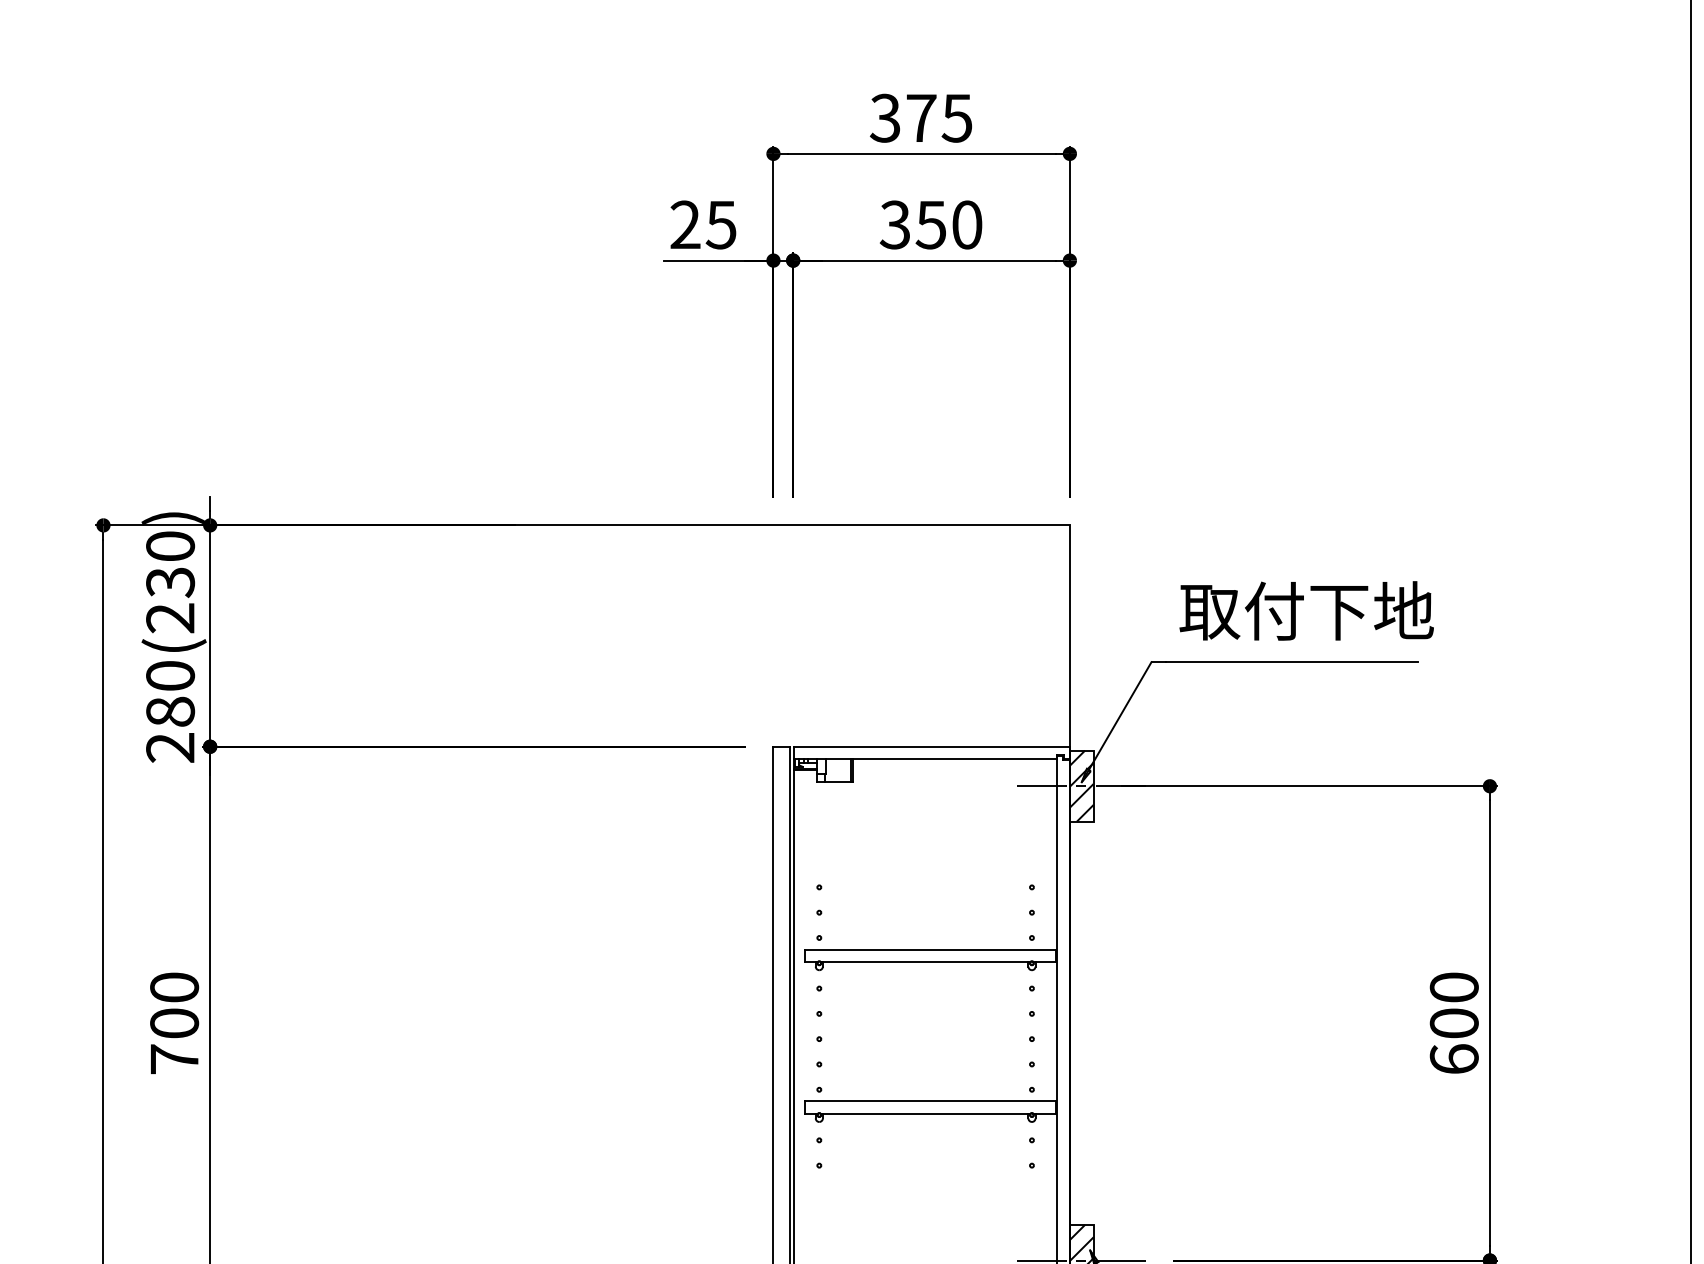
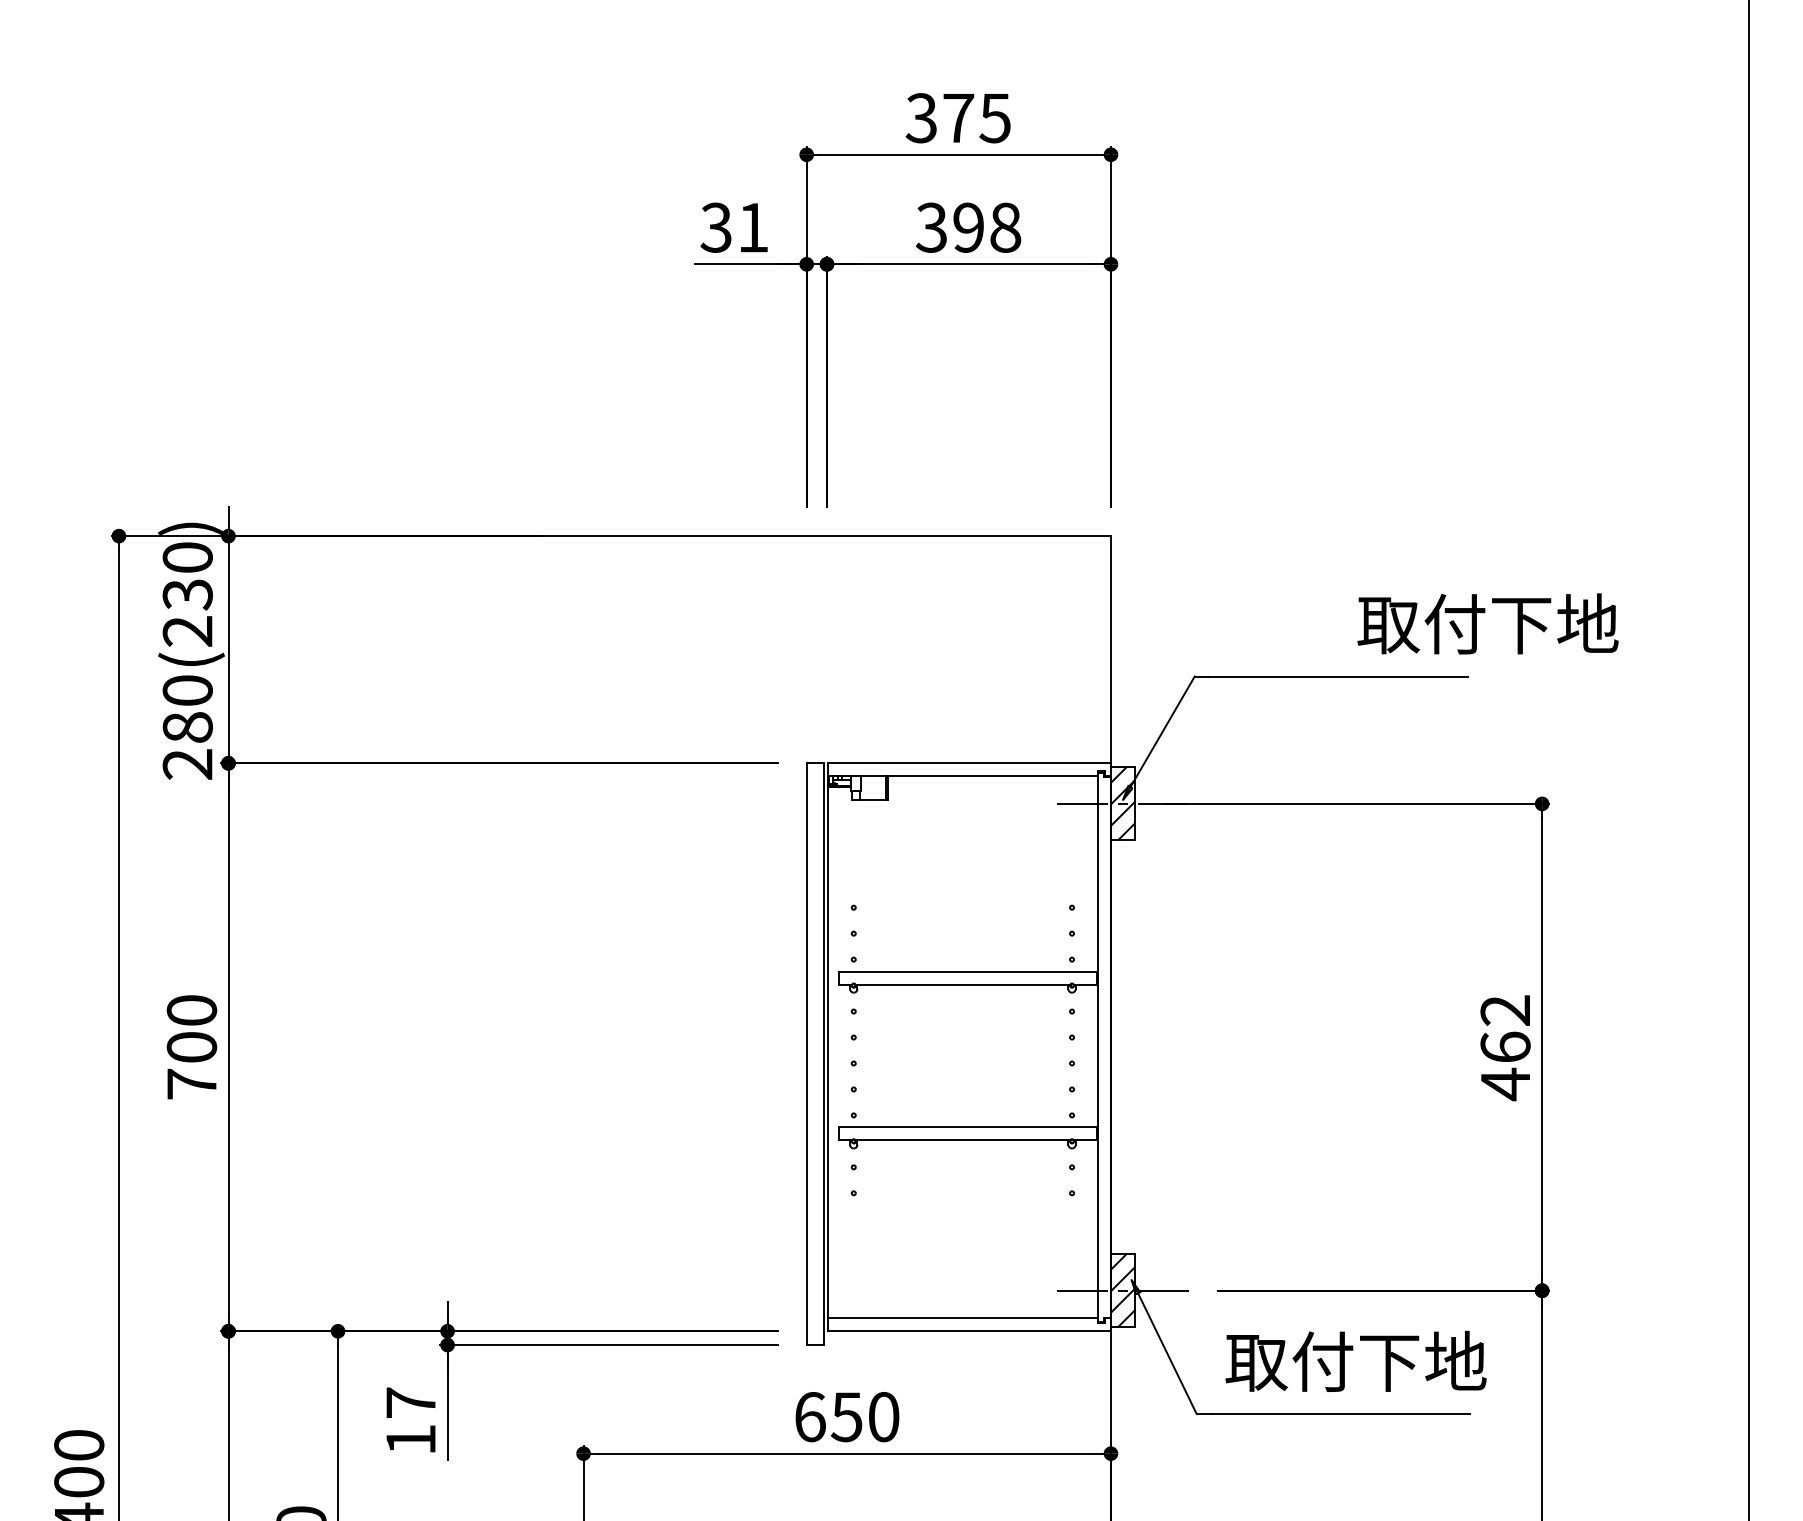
text: (703, 224) -> (734, 227), 25 -> 31
text: (948, 224) -> (986, 227), 350 -> 398
text: (1306, 610) -> (1487, 623), moved
text: (1454, 1024) -> (1505, 1048), 600 -> 462

